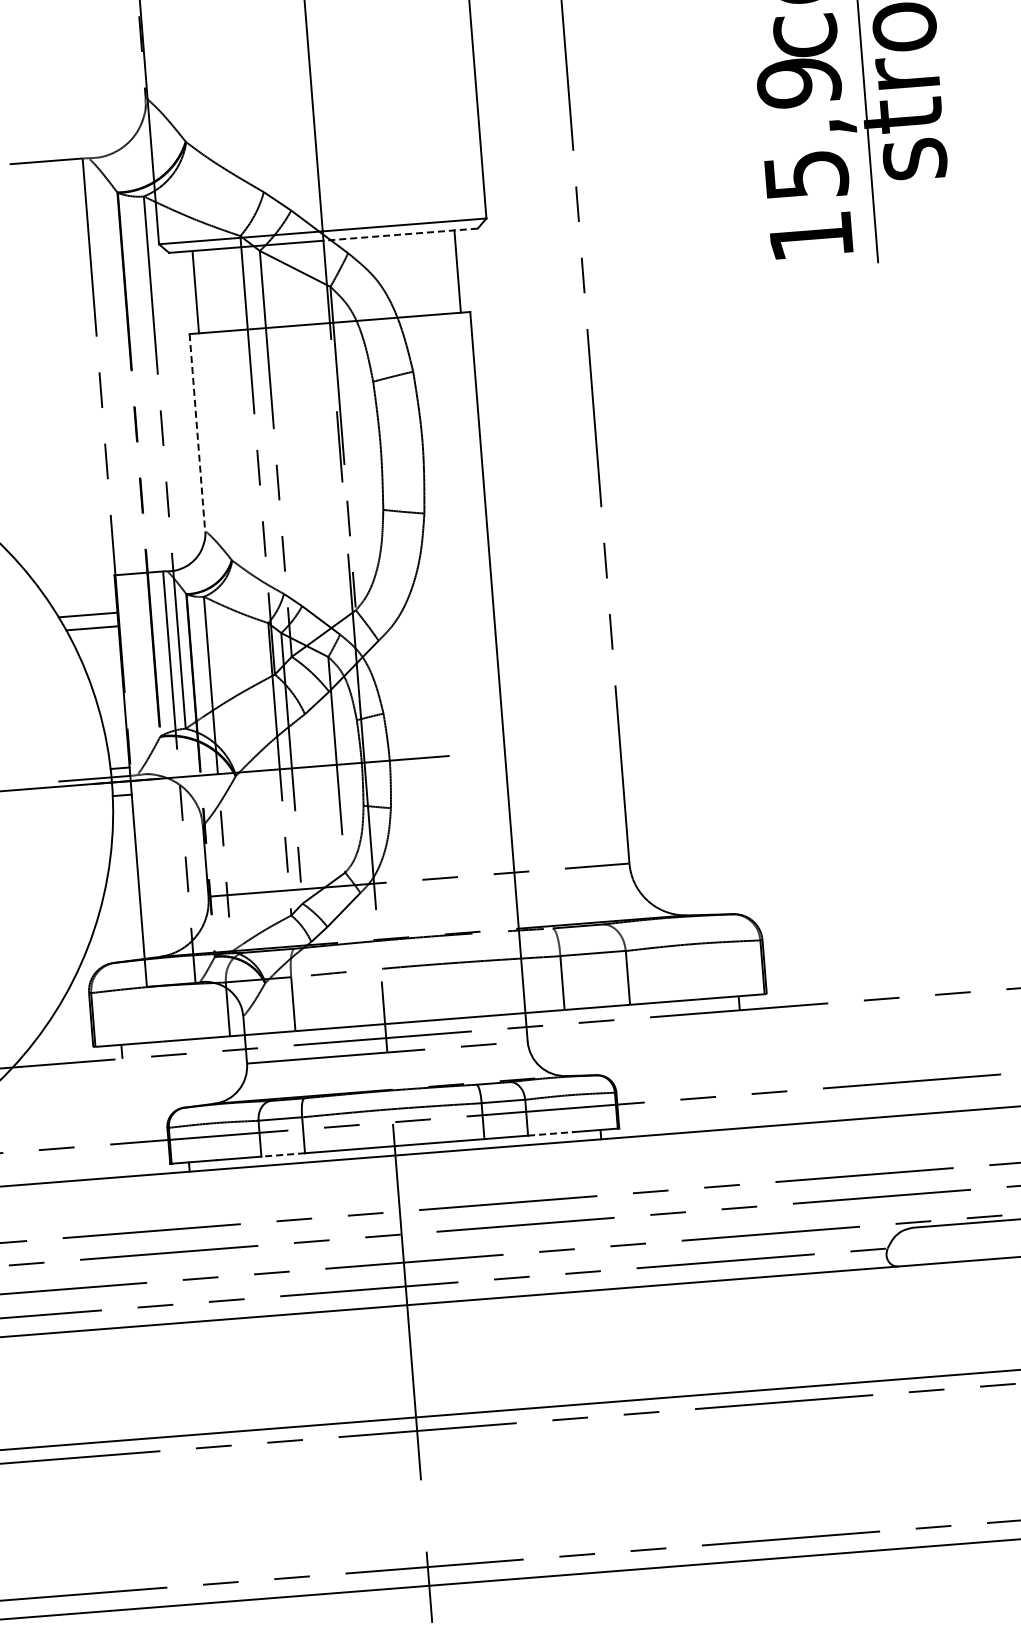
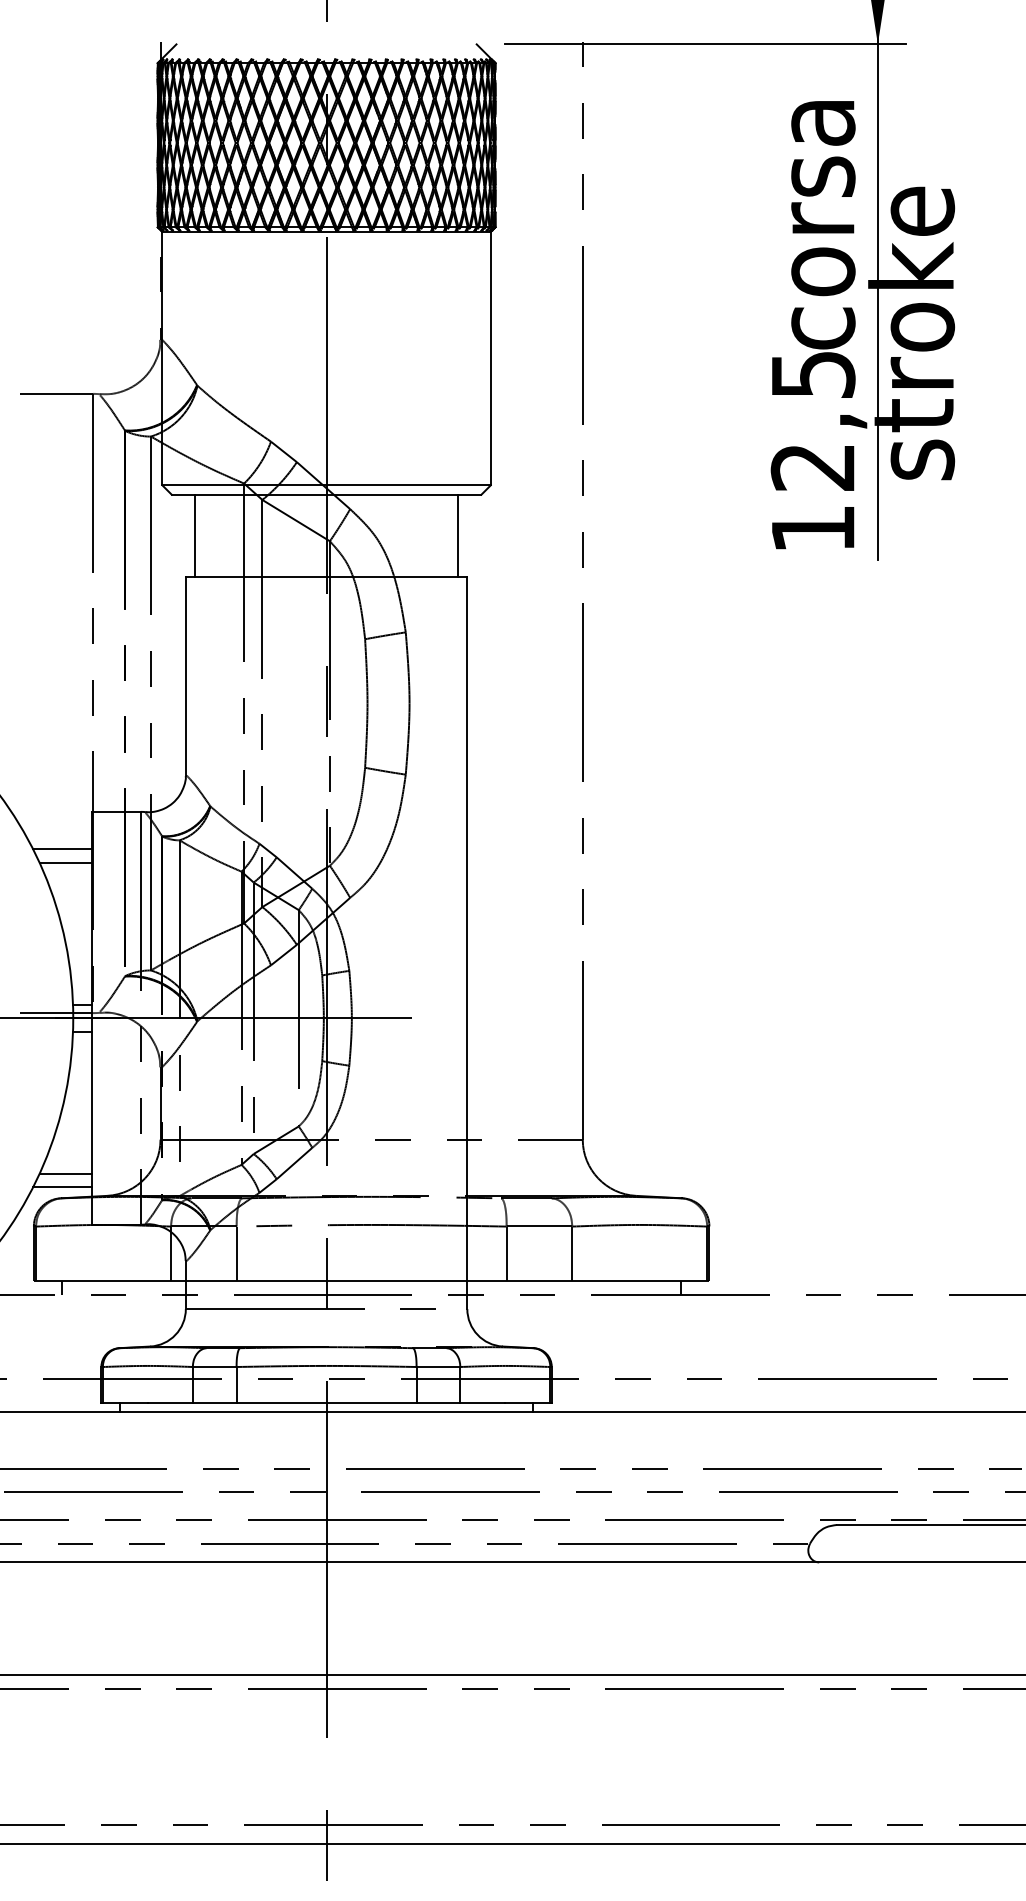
text: (802, 128) -> (812, 420), 15,9 -> 12,5
line: (400, 234) -> (403, 494), dashed -> solid
line: (197, 433) -> (185, 677), dashed -> solid
line: (116, 937) -> (65, 1173), added
line: (114, 952) -> (62, 1187), added
line: (551, 1133) -> (483, 1402), dashed -> solid
line: (282, 1154) -> (214, 1402), dashed -> solid

